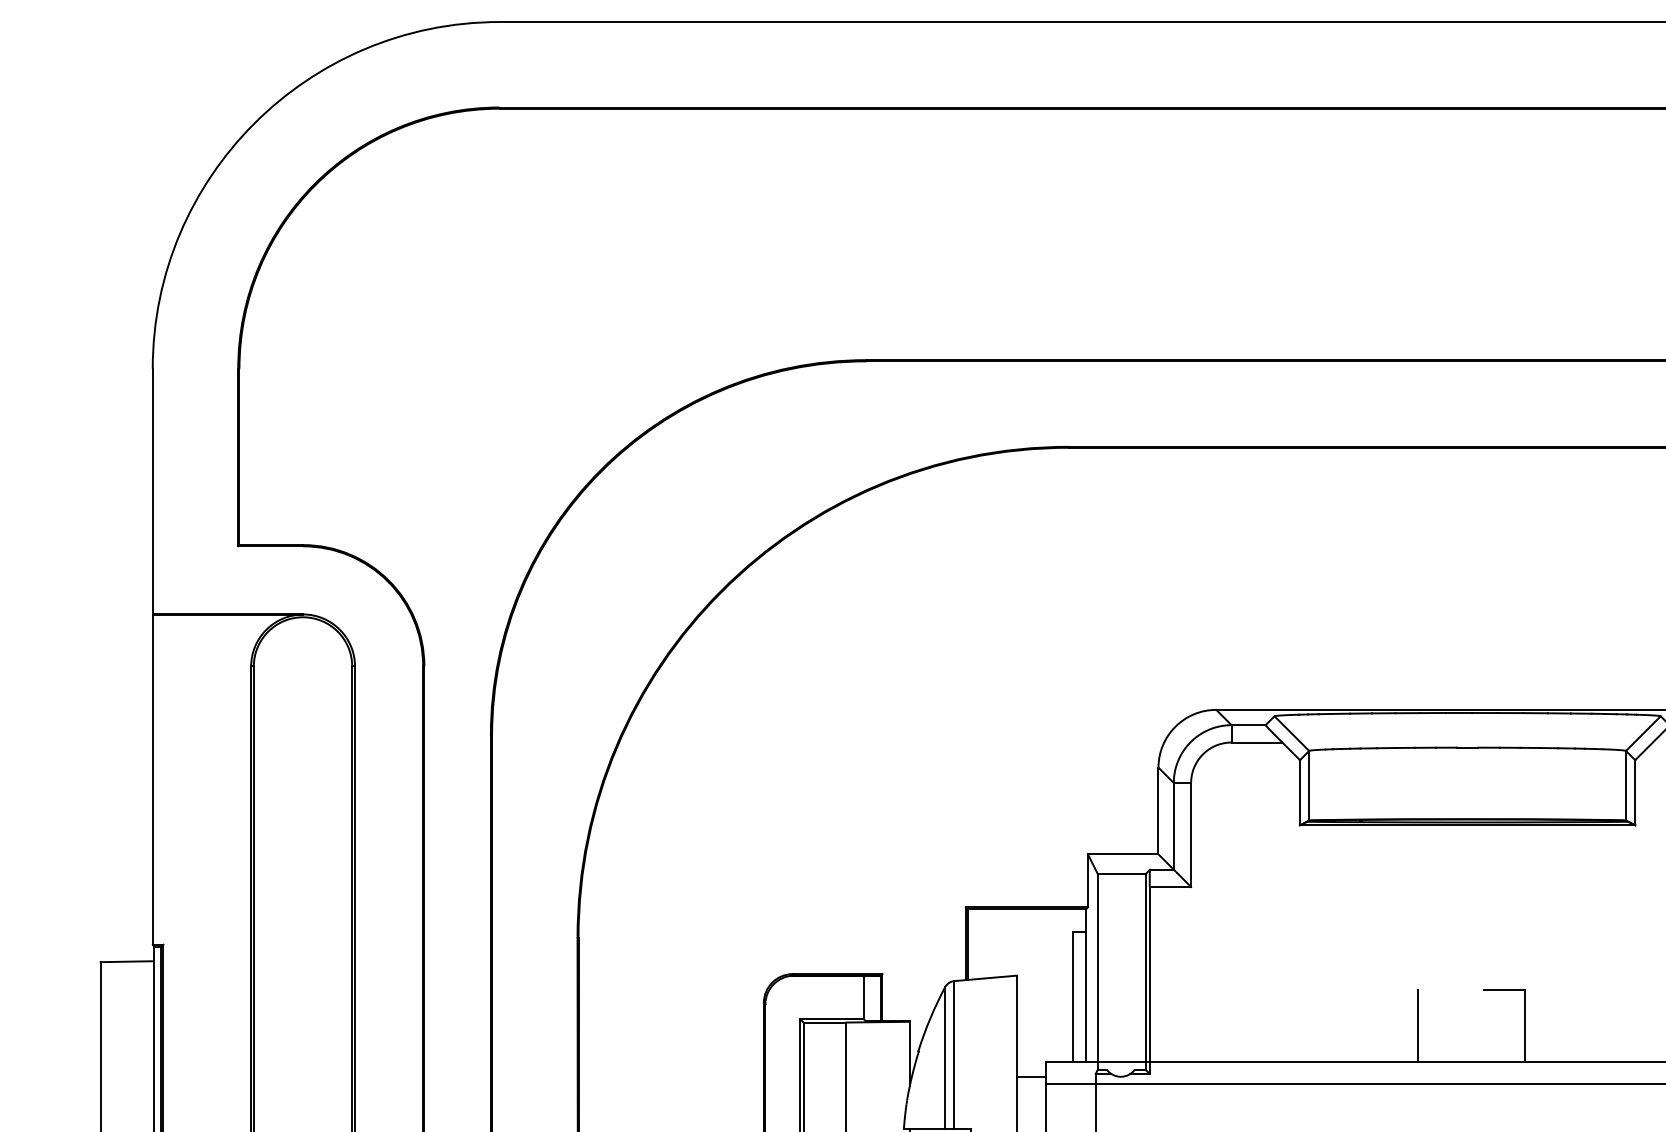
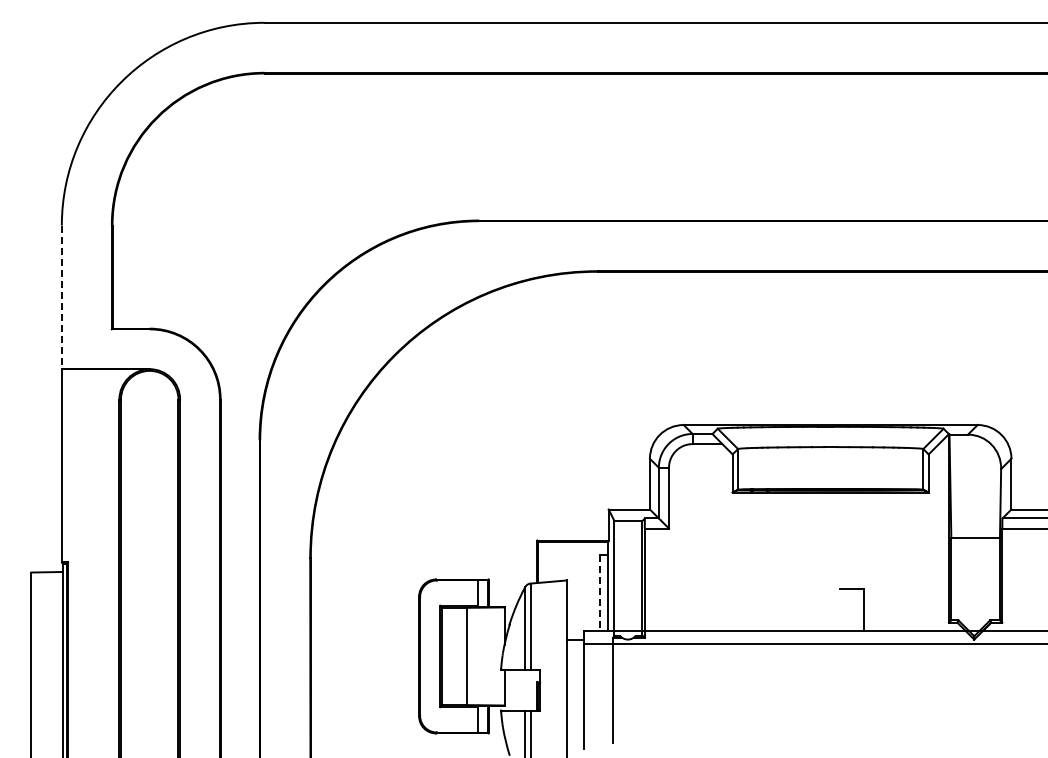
line: (152, 491) -> (61, 297), solid -> dashed
line: (1073, 998) -> (600, 593), solid -> dashed
line: (1417, 1025) -> (801, 609), removed

